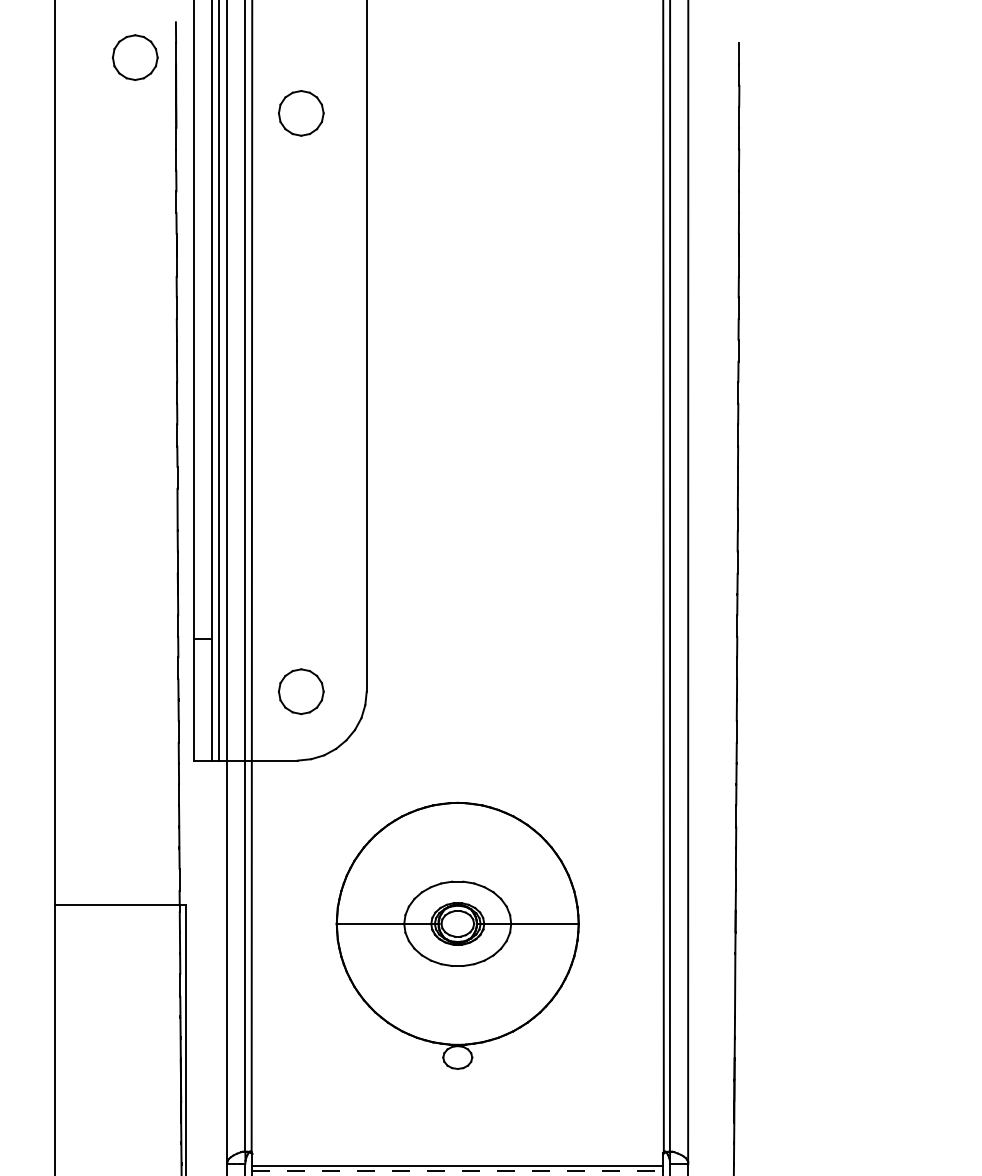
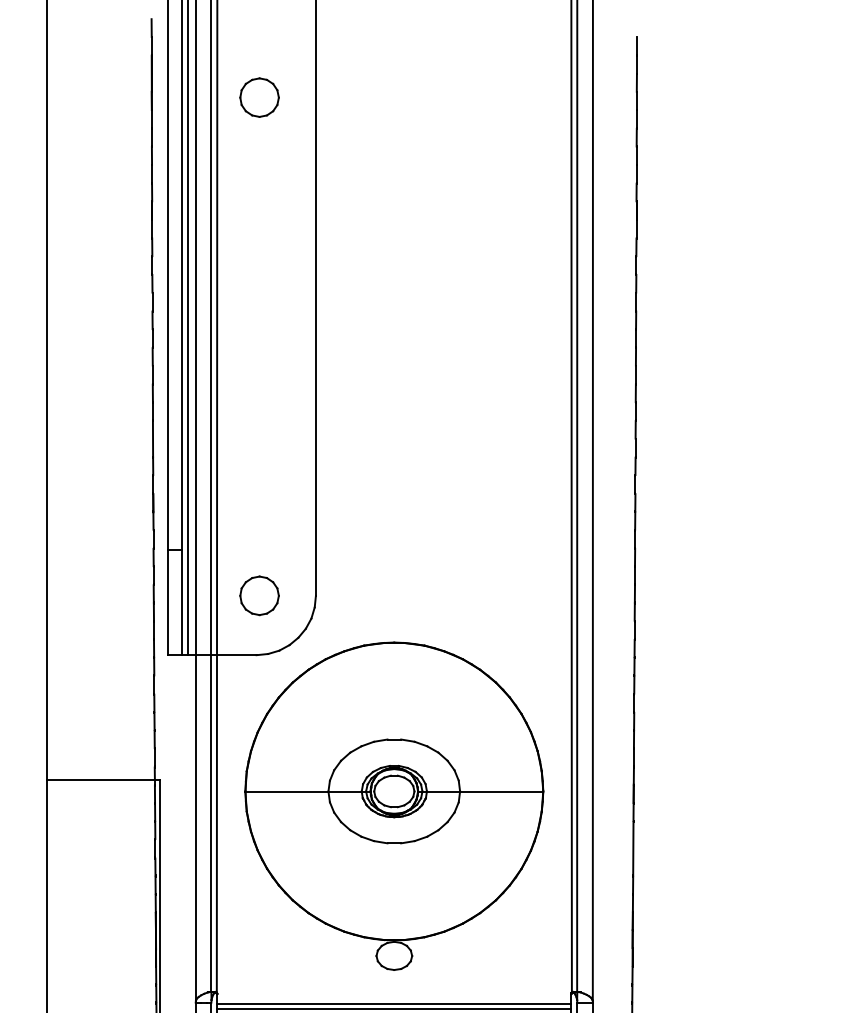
part: (135, 57) -> (116, 49), removed
part: (457, 935) -> (394, 805), size x1.43
line: (457, 1170) -> (394, 1008), dashed -> solid

